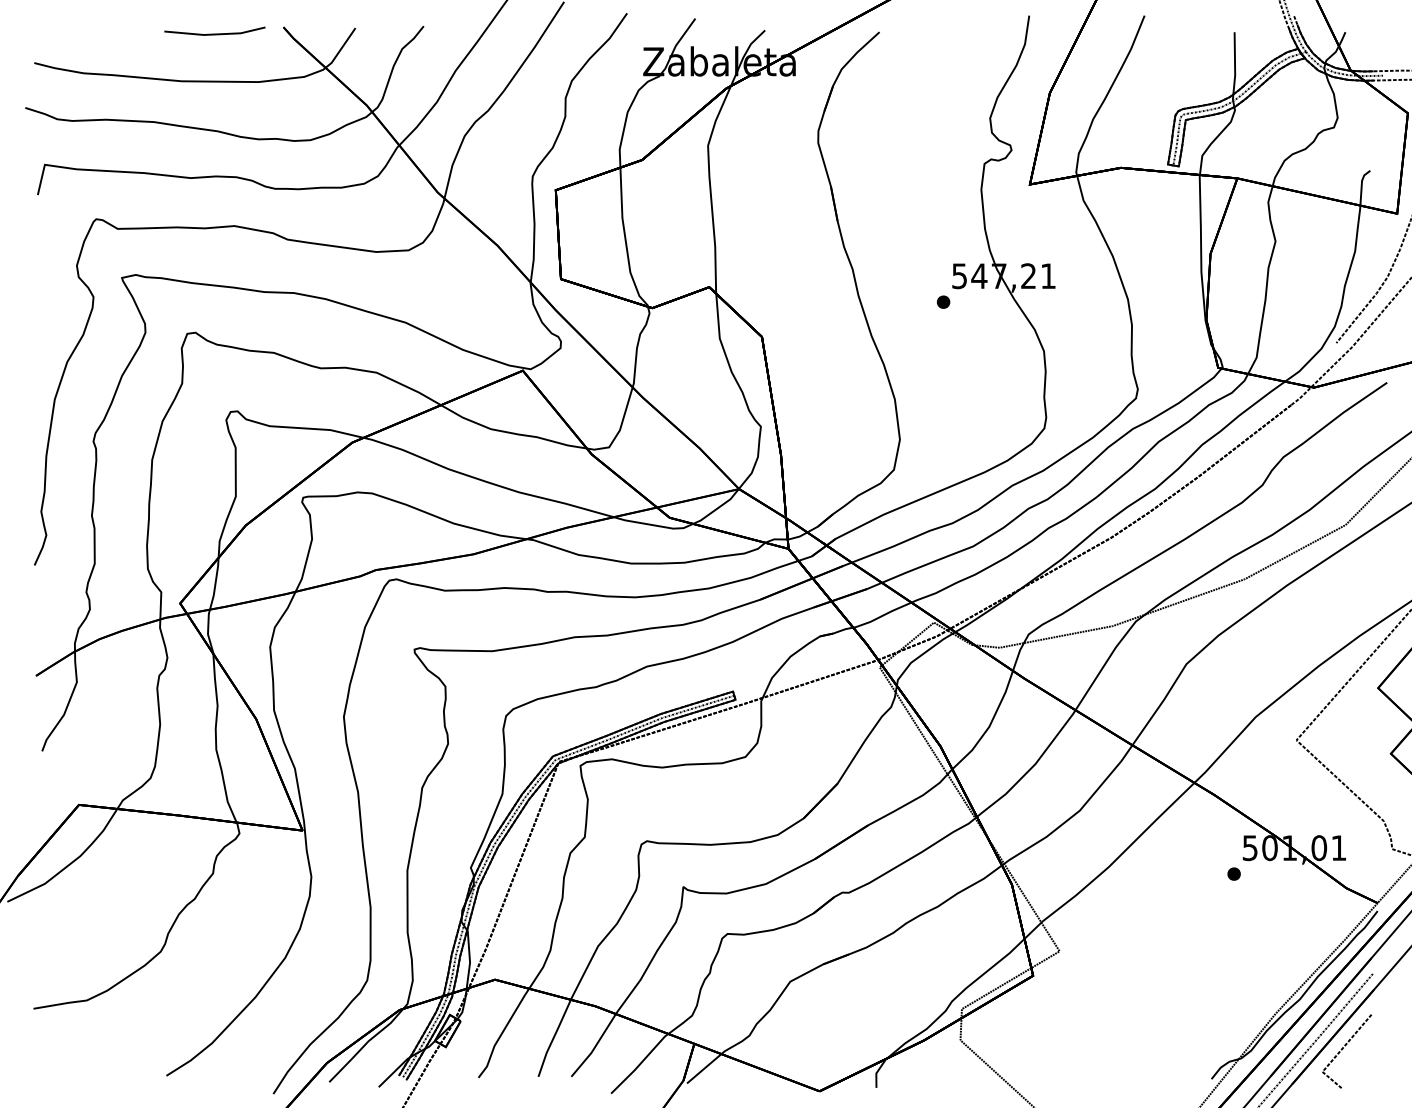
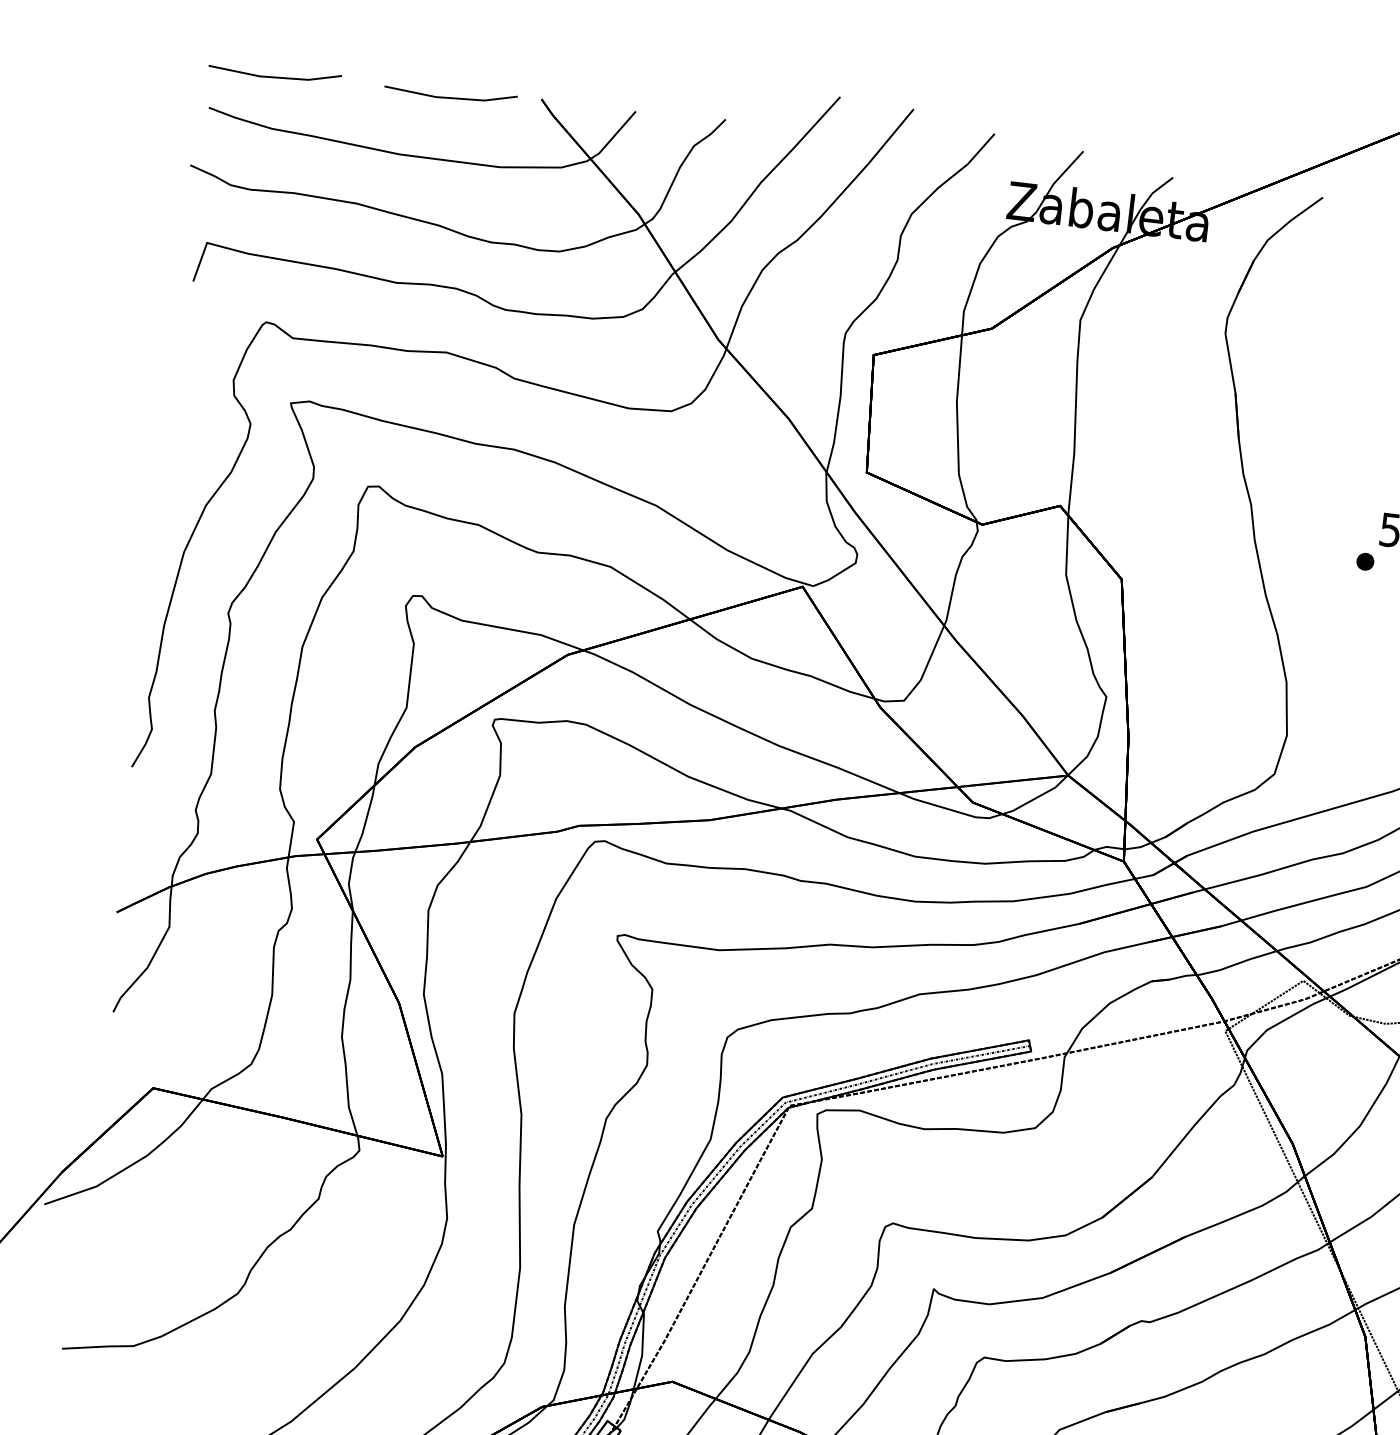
part: (80, 30) -> (274, 72), added

